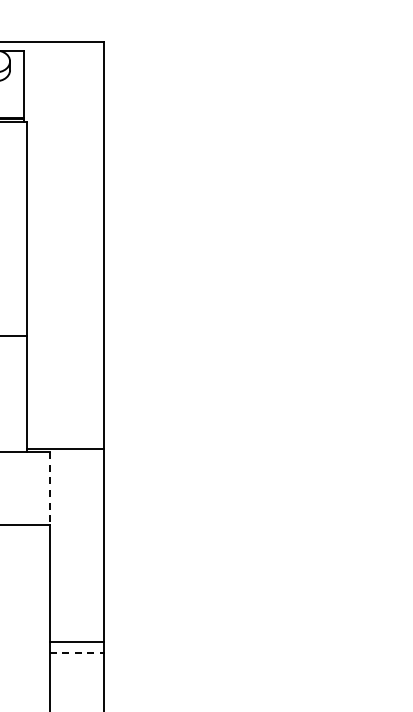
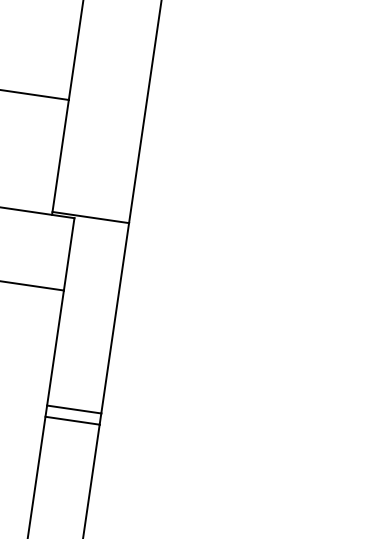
line: (49, 488) -> (69, 254), dashed -> solid
line: (77, 652) -> (73, 420), dashed -> solid

